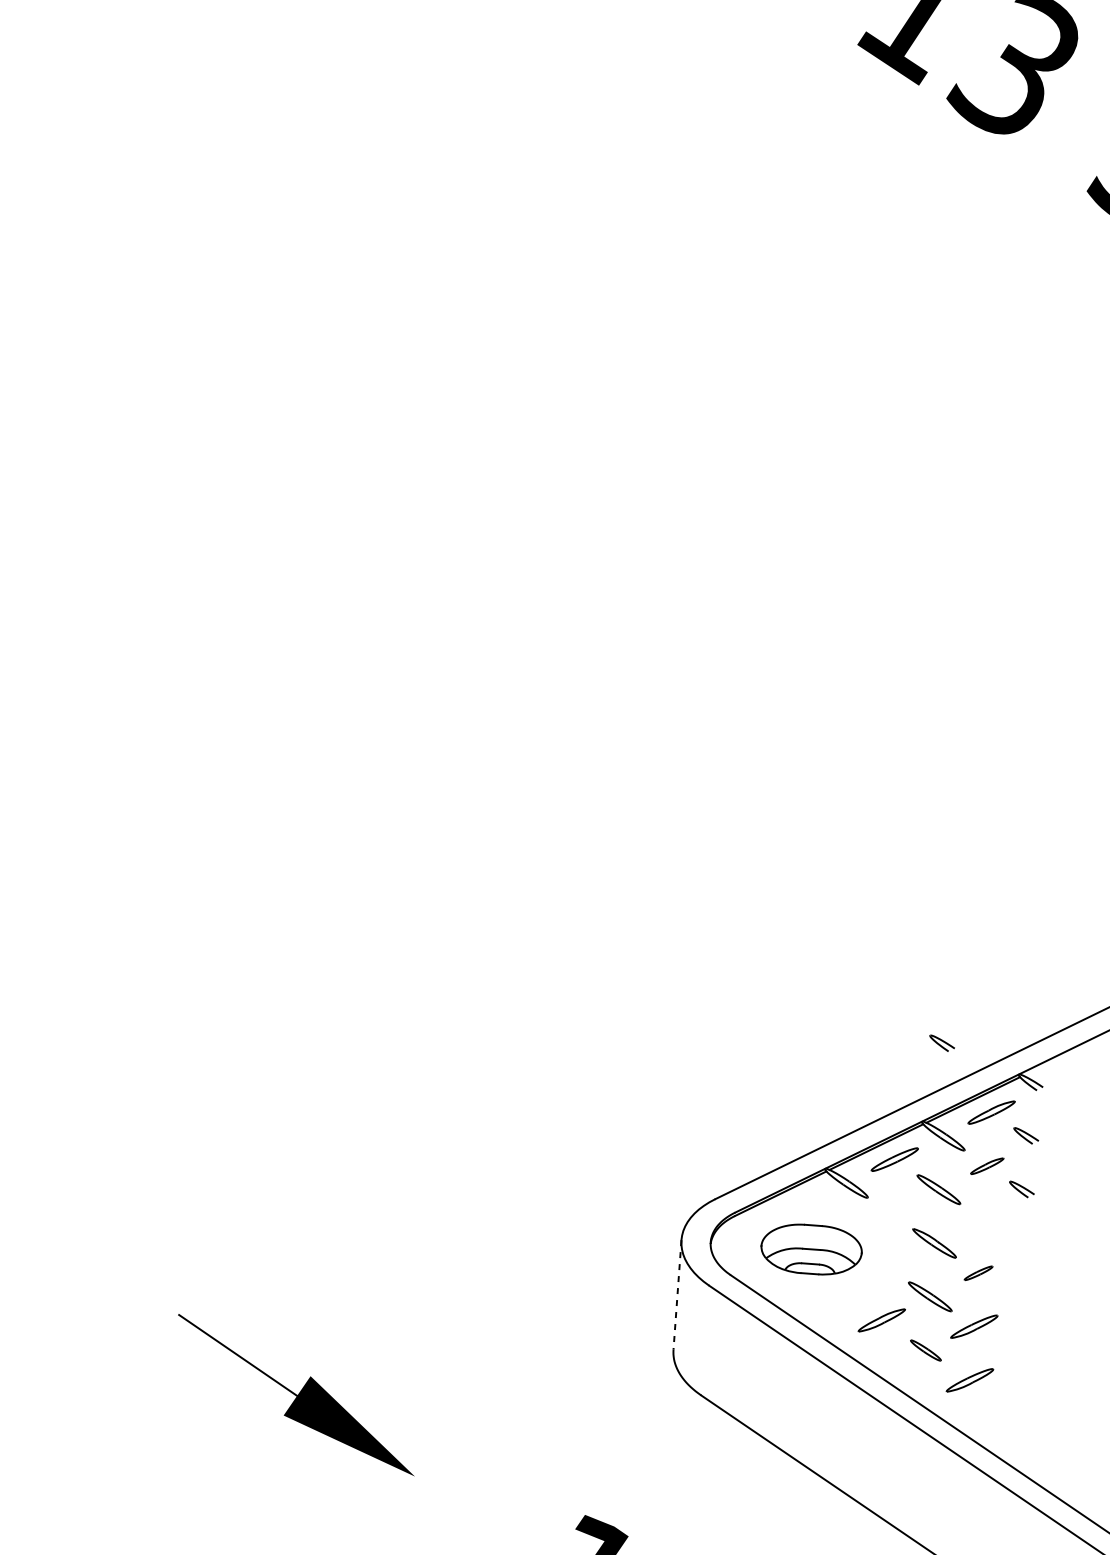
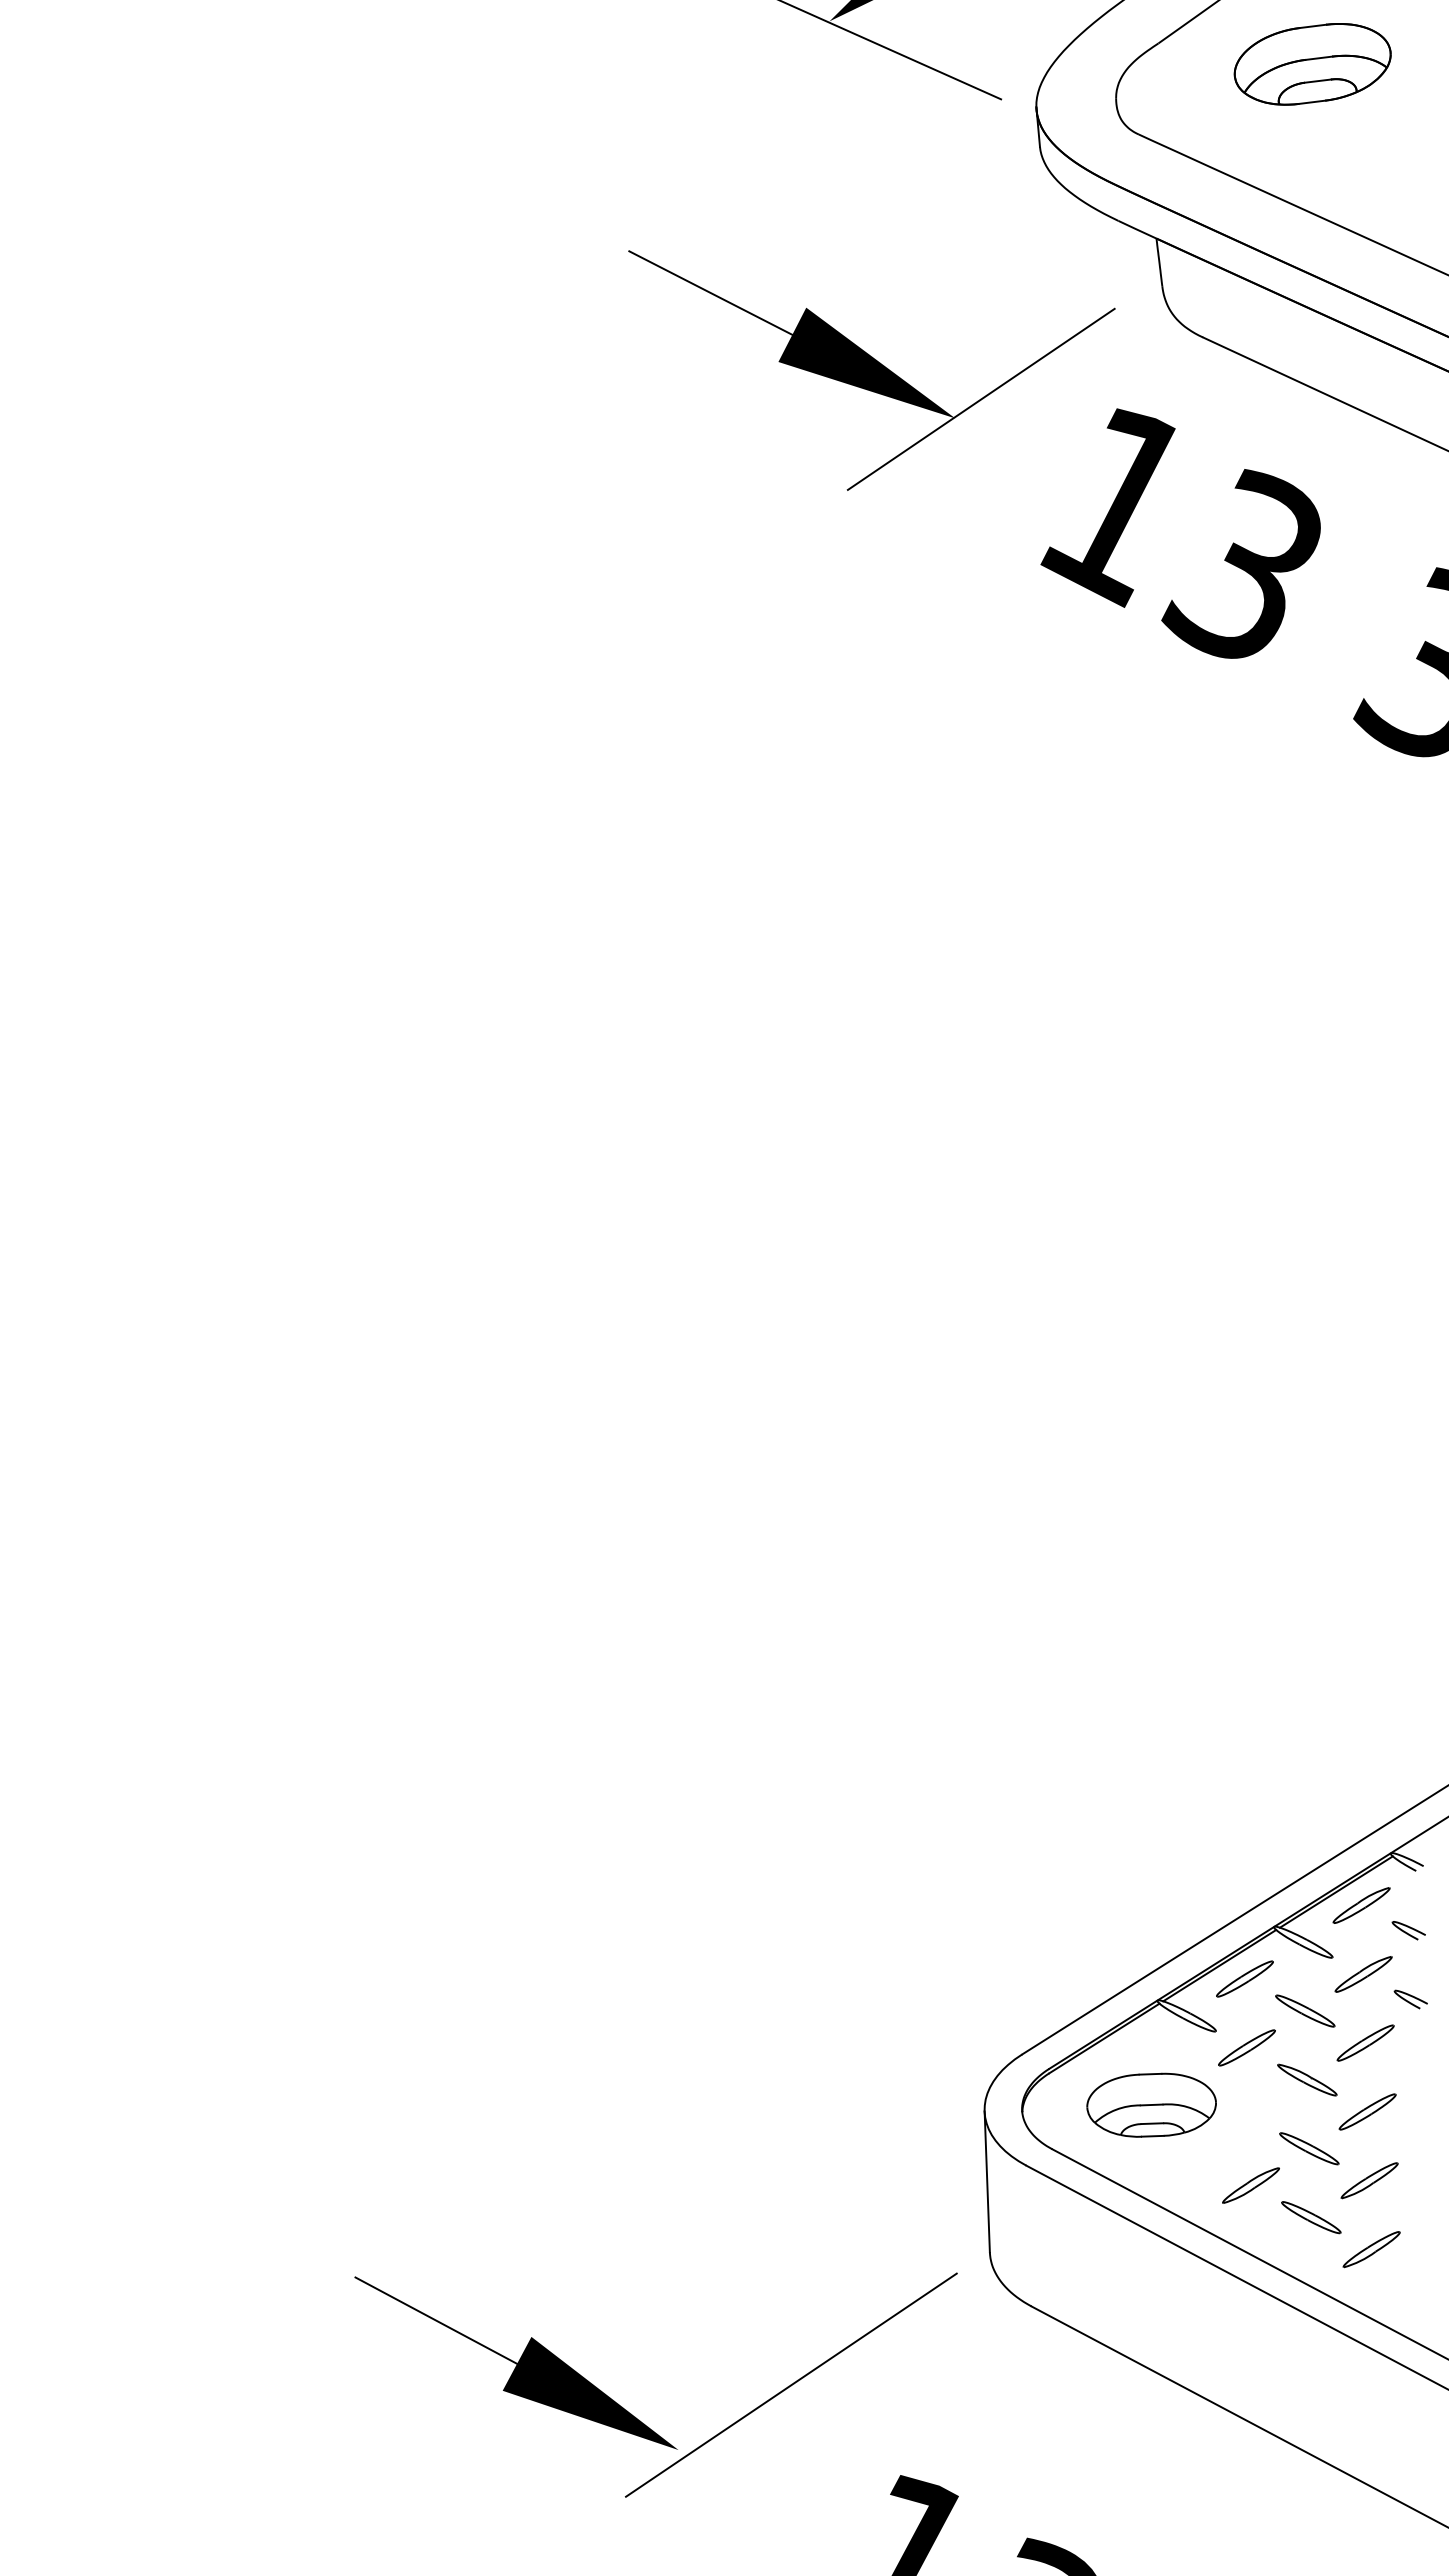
part: (941, 1043) -> (1288, 1824), removed
part: (987, 1166) -> (1363, 1974), size x1.43
part: (890, 1212) -> (1246, 2047), added
part: (982, 1219) -> (1365, 2042), added
part: (978, 1272) -> (1367, 2111), size x1.67
line: (677, 1295) -> (987, 2182), dashed -> solid
part: (926, 1350) -> (1311, 2217), size x1.43
line: (508, 1435) -> (791, 2384), added

